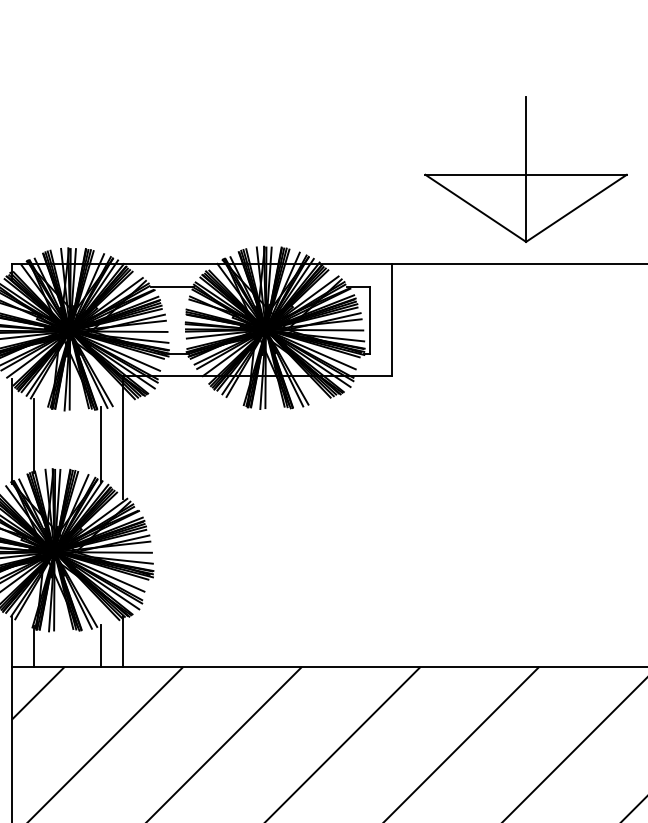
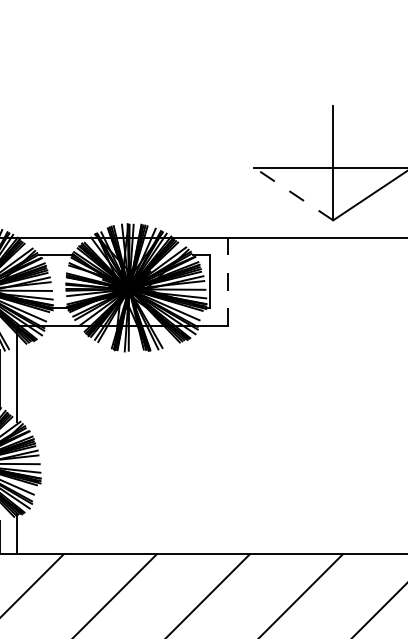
line: (475, 208) -> (293, 194), solid -> dashed
line: (391, 320) -> (227, 281), solid -> dashed

